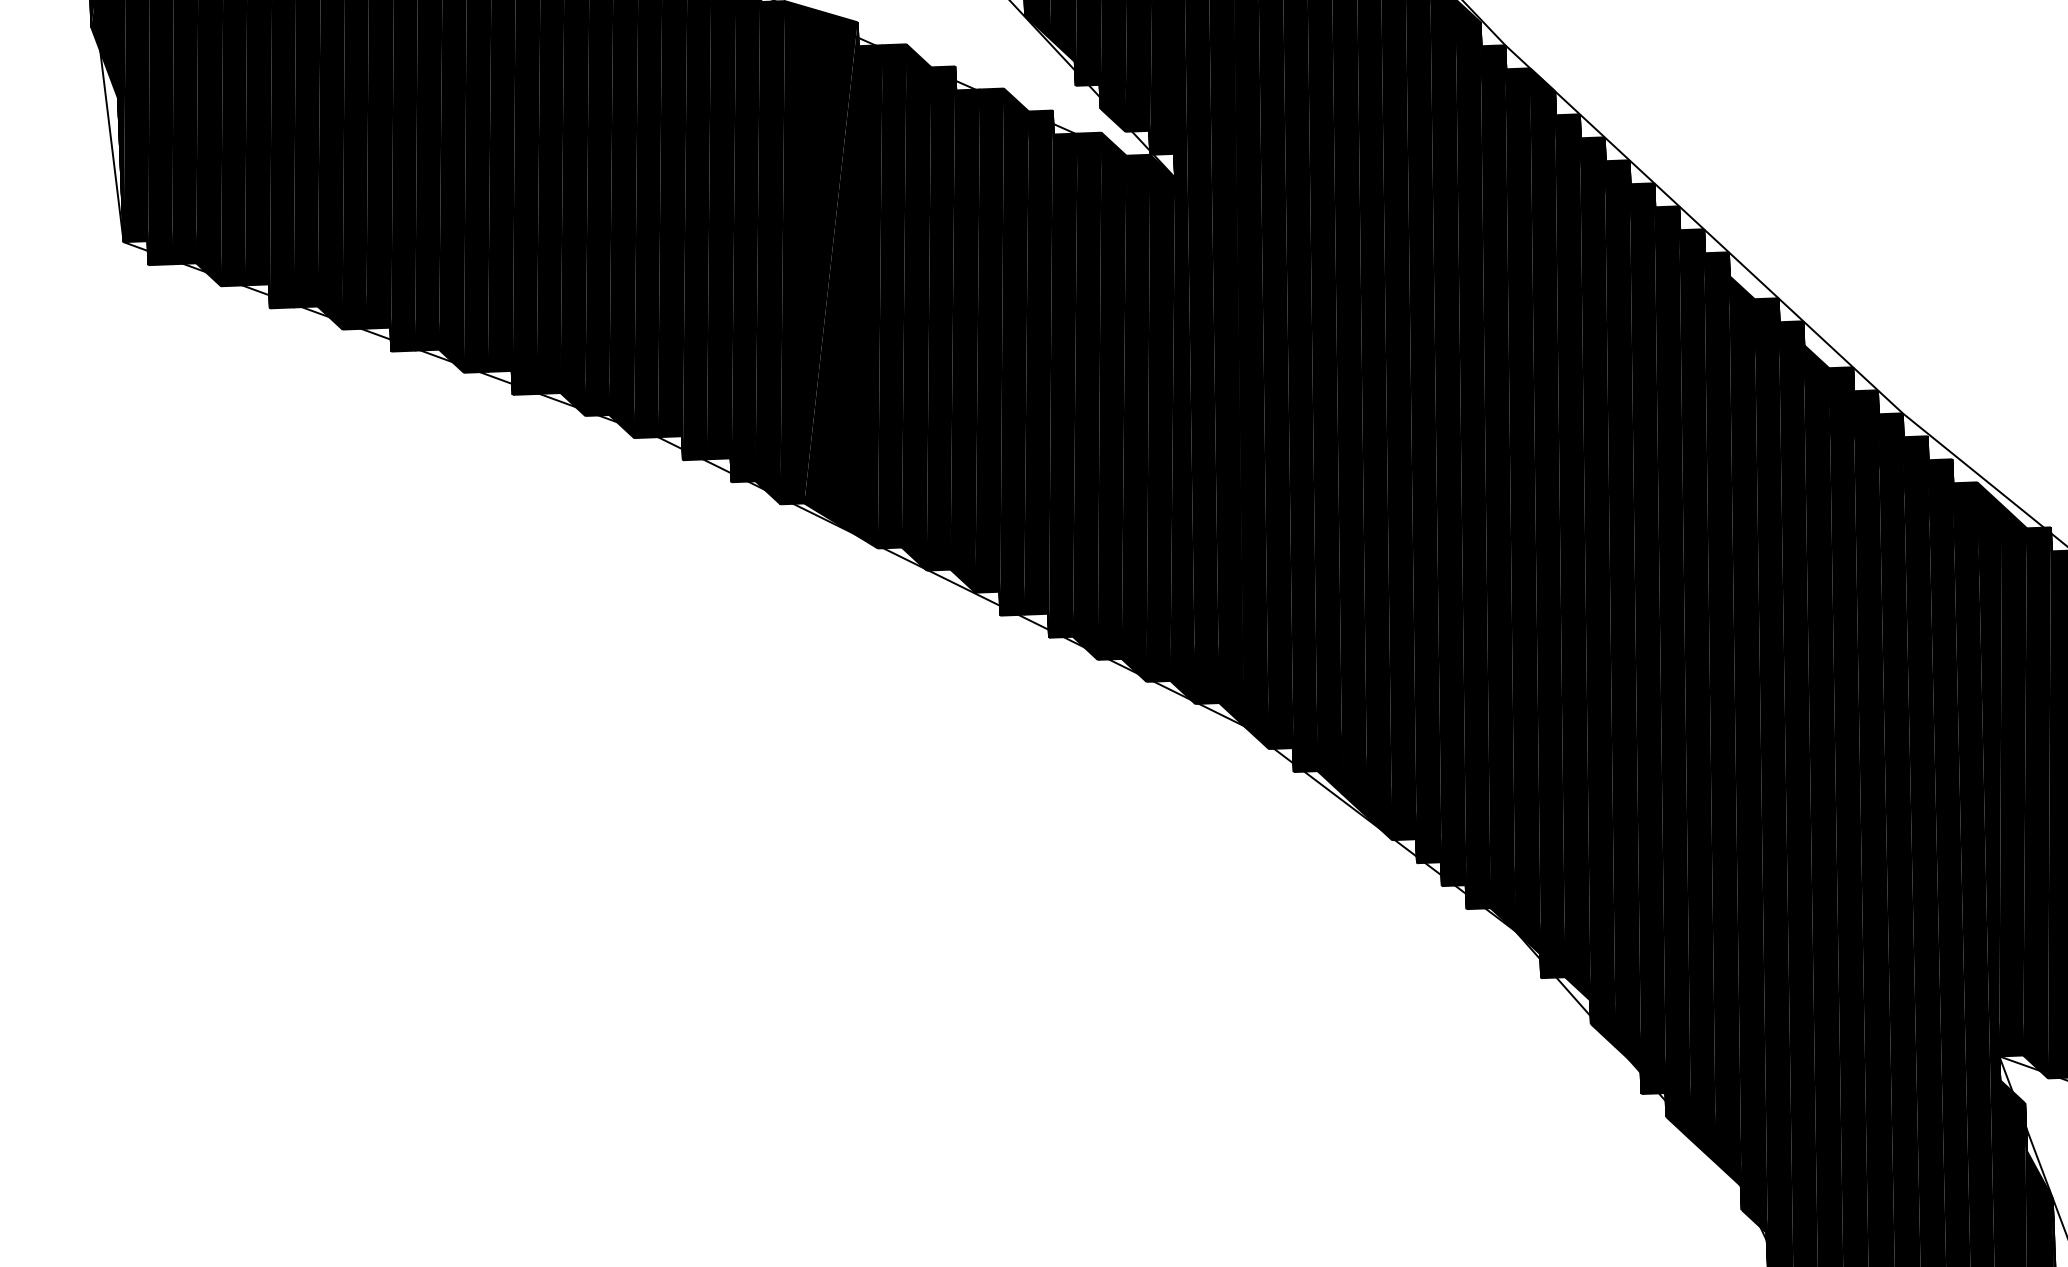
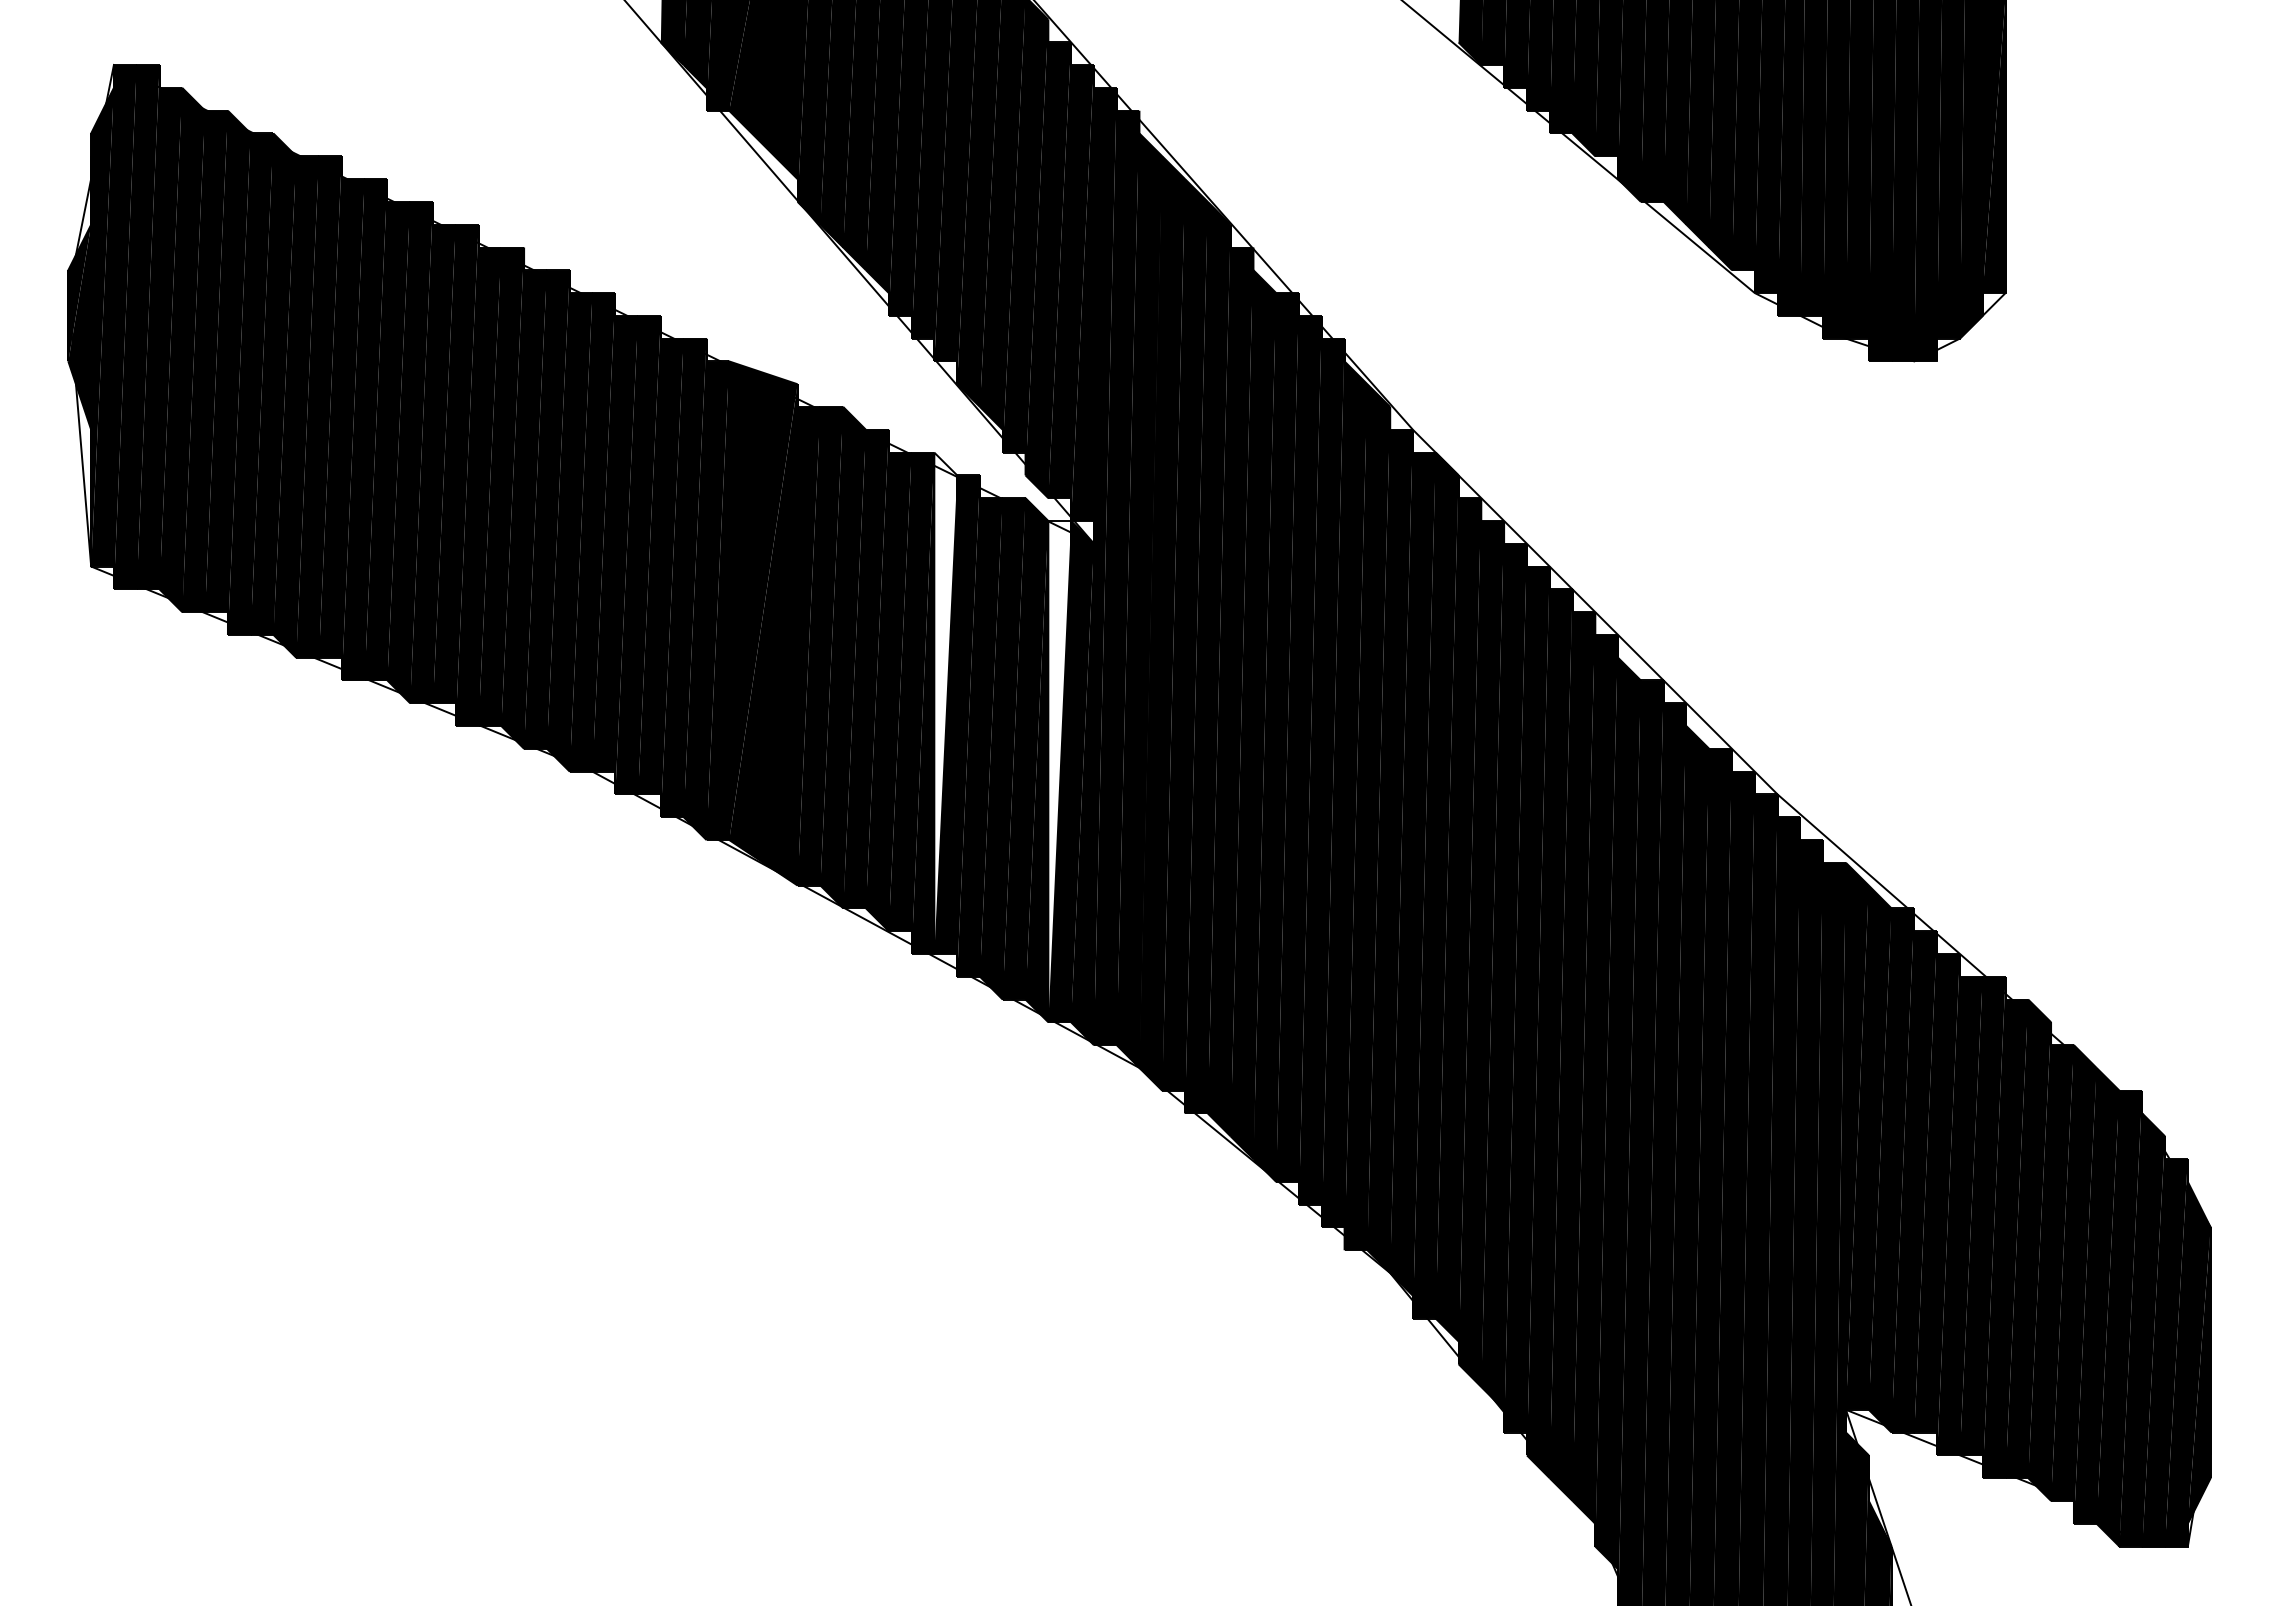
fill: (1025, 350) -> (945, 702), removed
fill: (1148, 418) -> (1059, 771), removed

